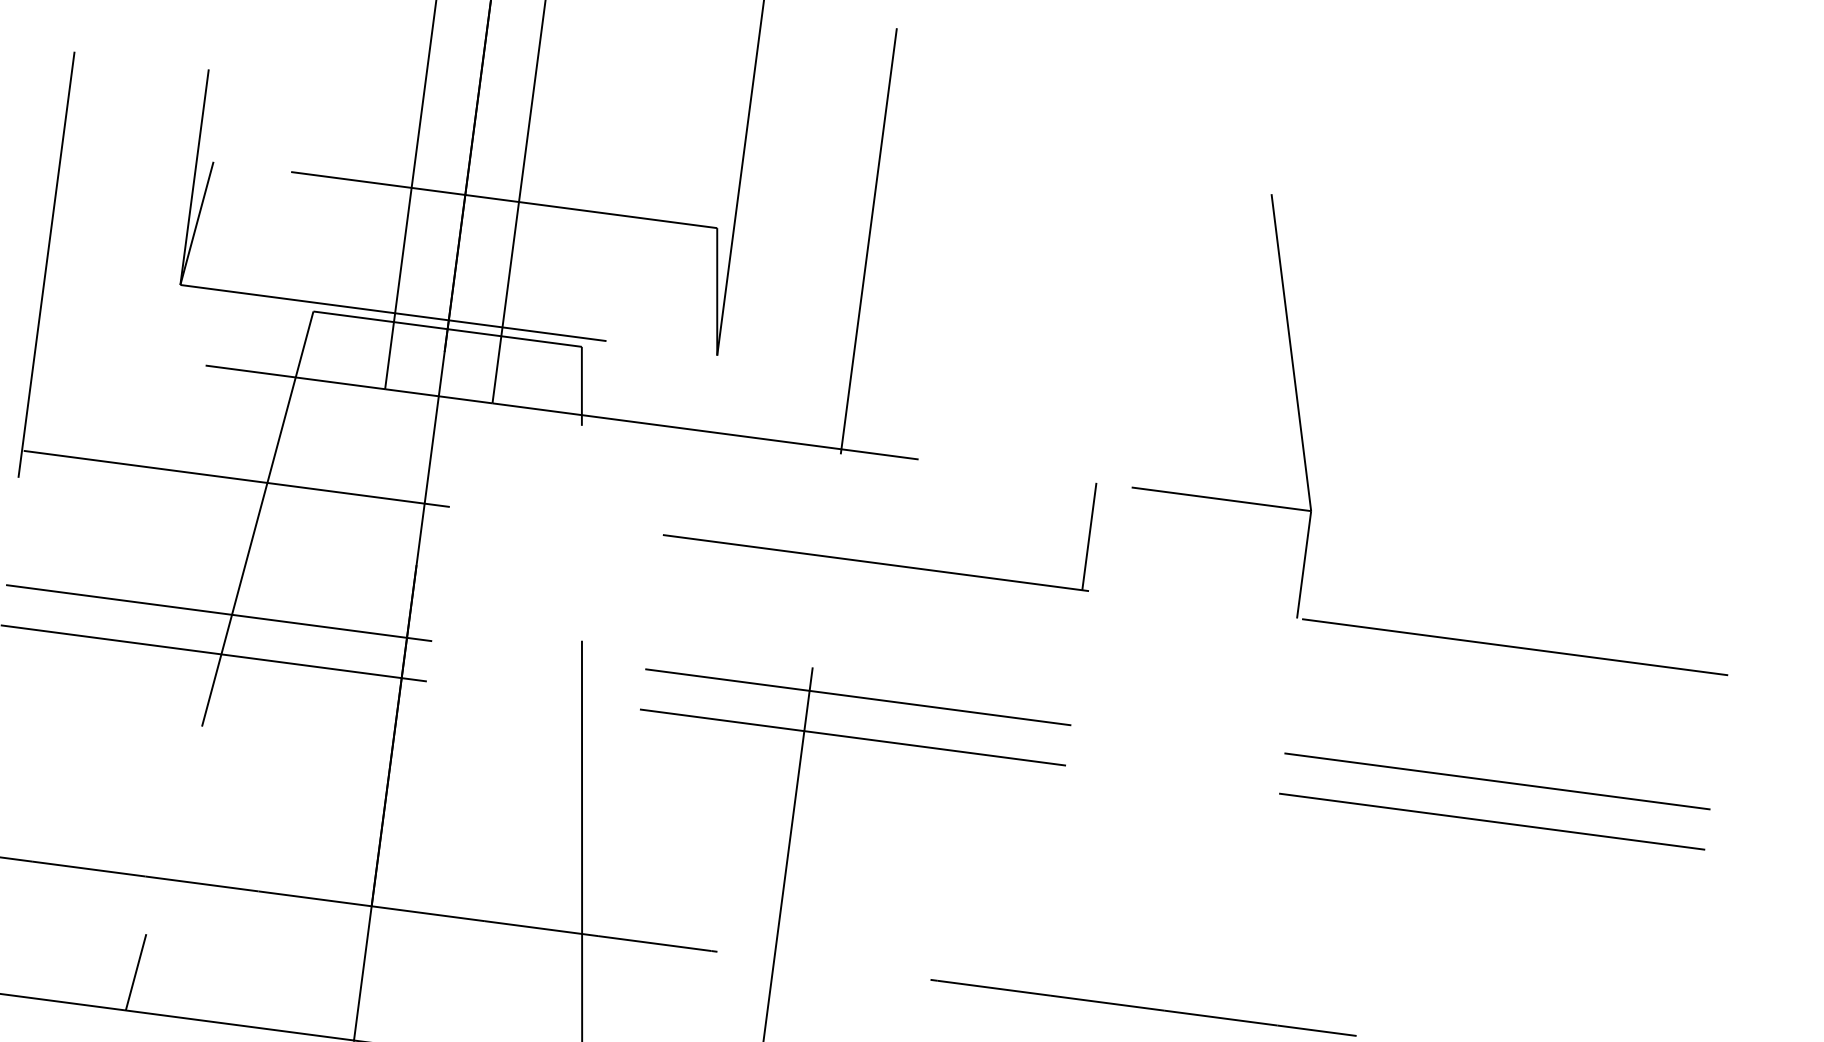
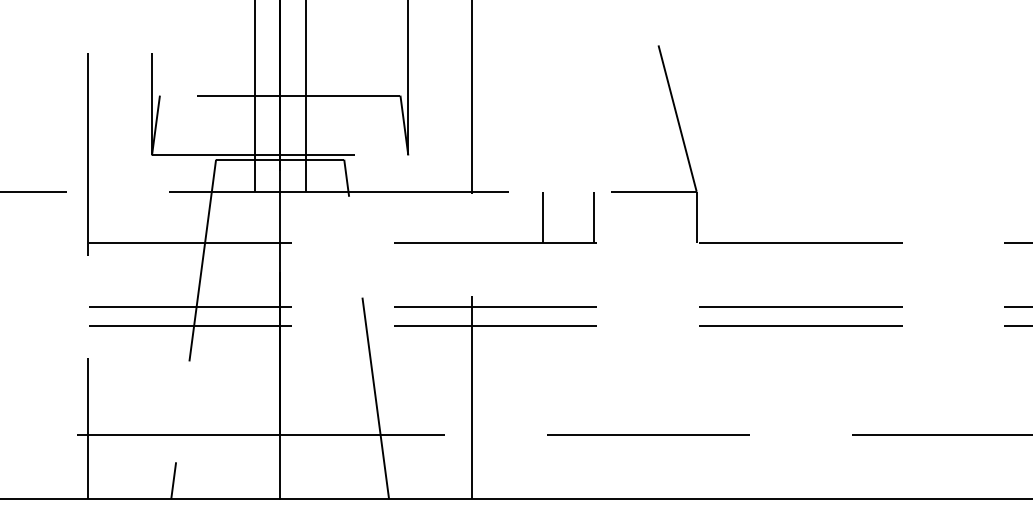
line: (981, 522) -> (542, 217), added

